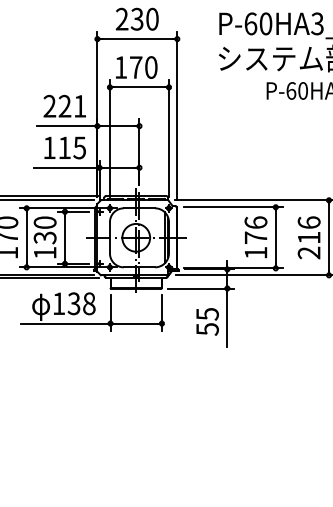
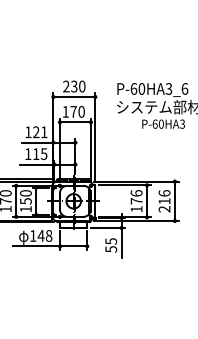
text: (50, 104) -> (28, 131), 221 -> 121
text: (44, 238) -> (25, 201), 130 -> 150
text: (72, 302) -> (40, 235), 138 -> 148

